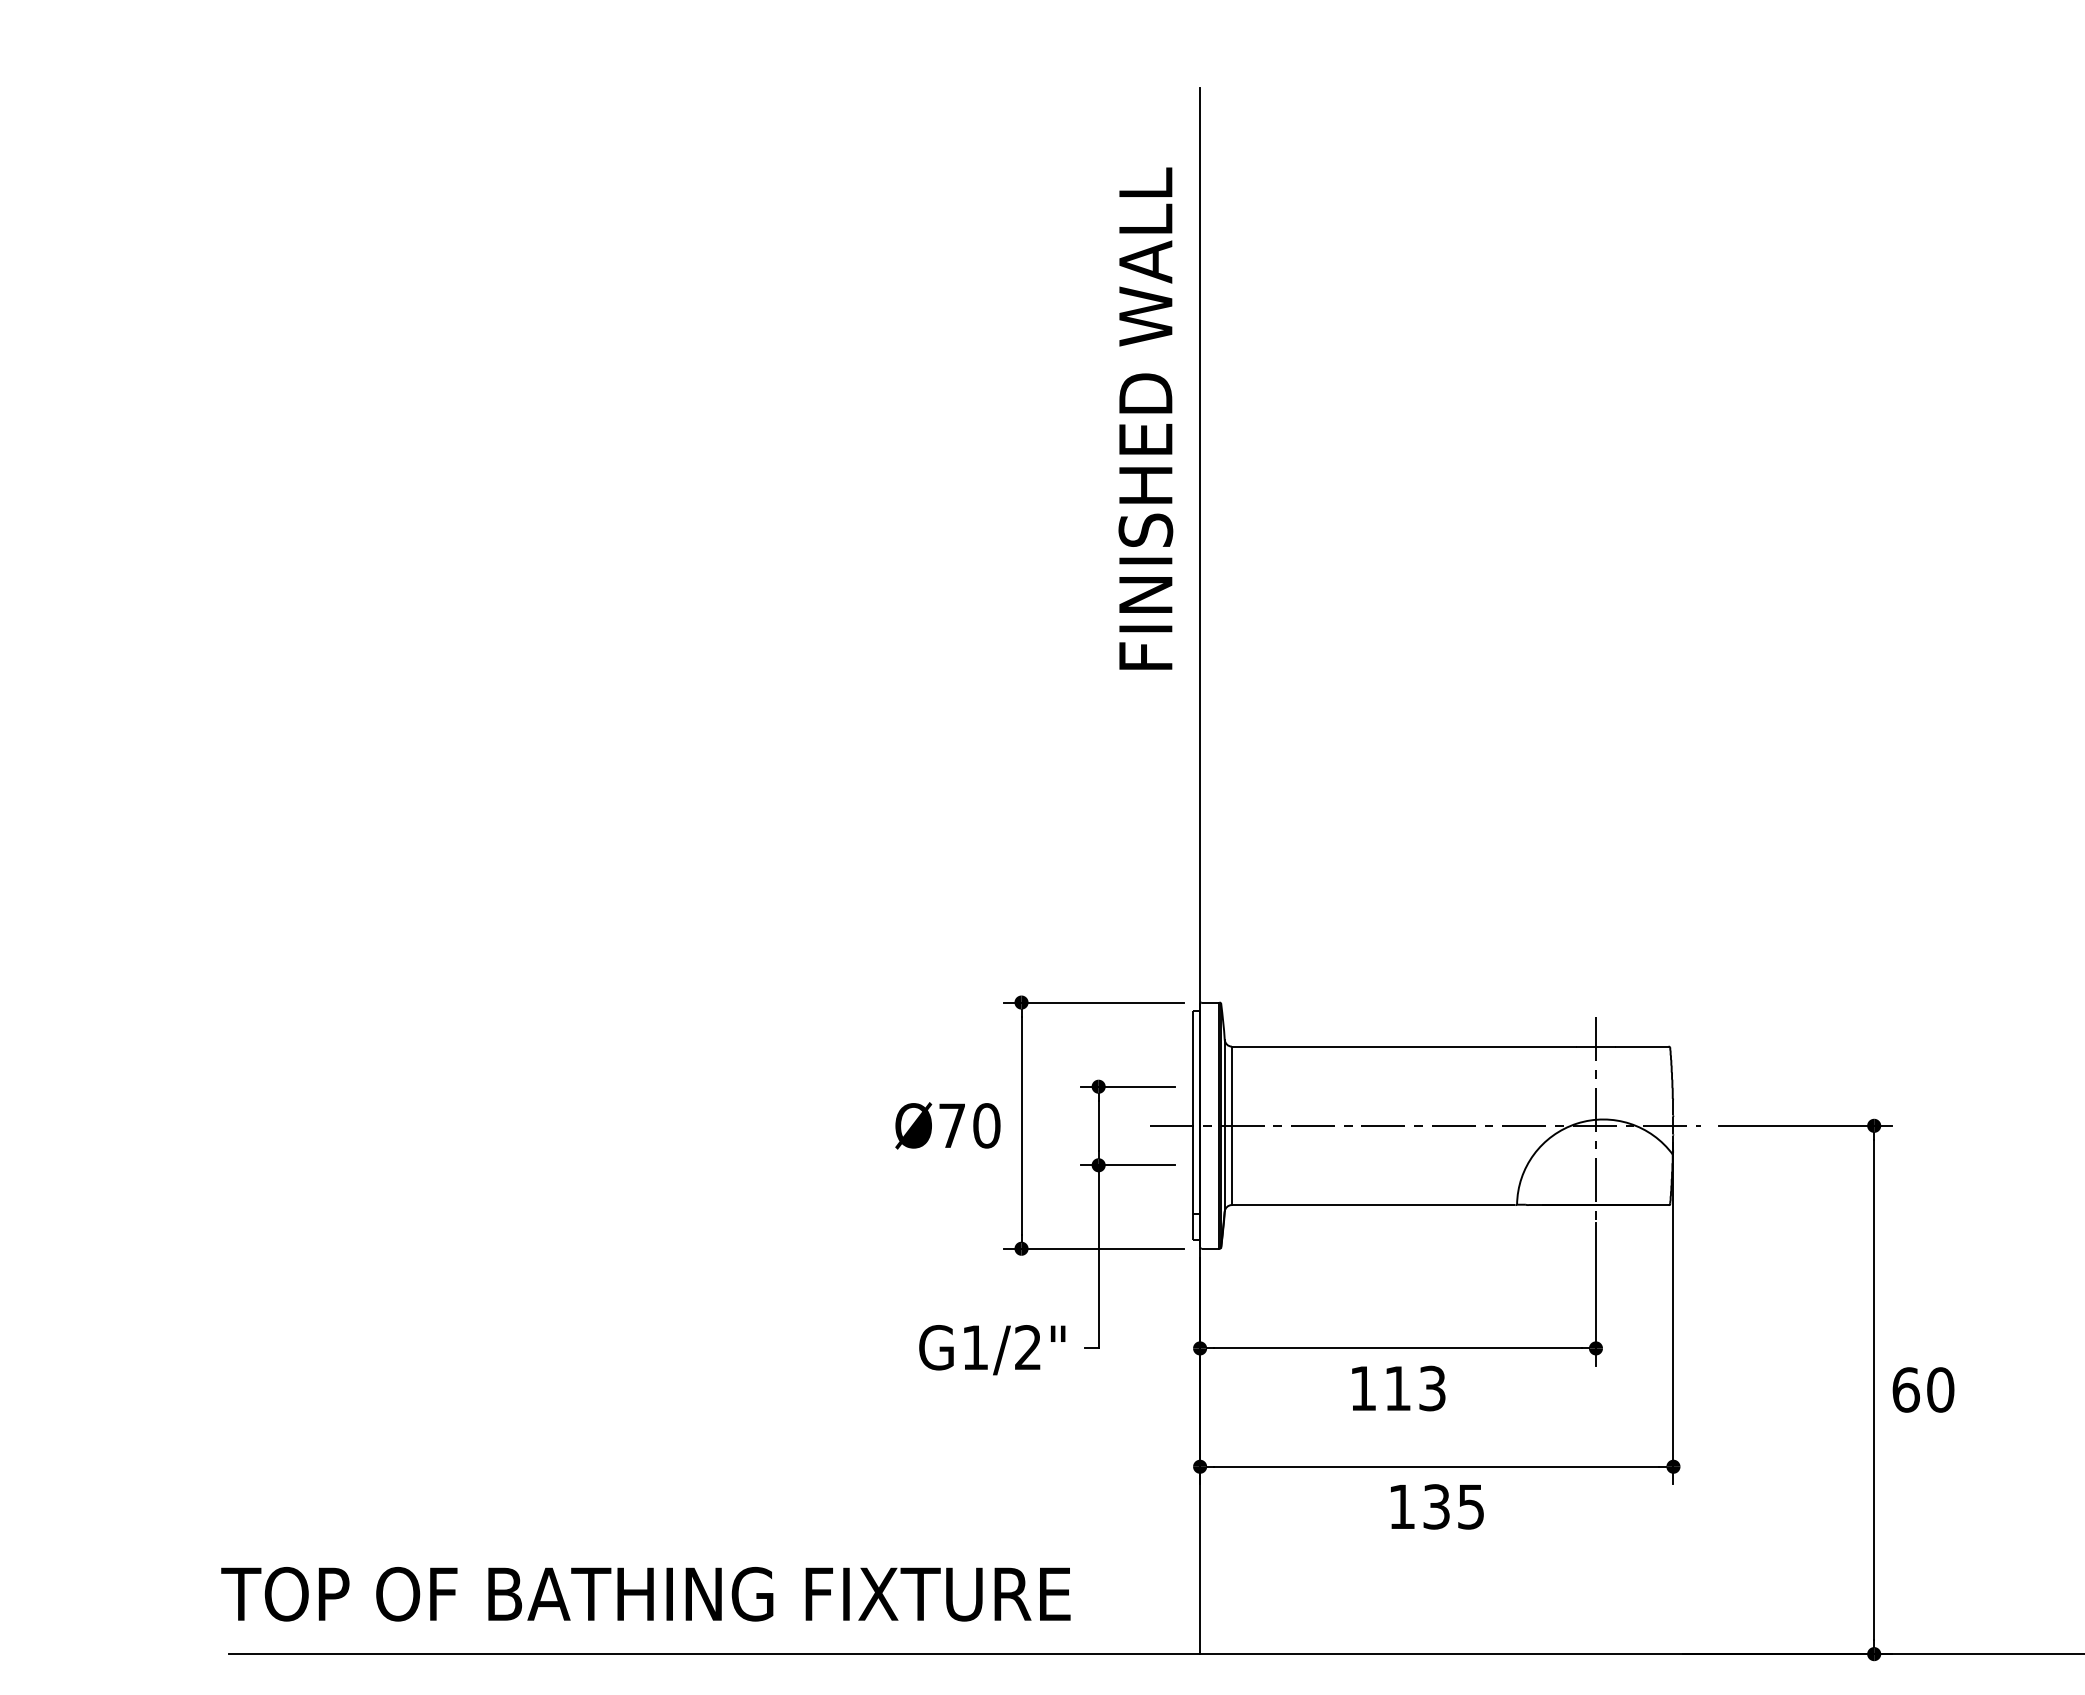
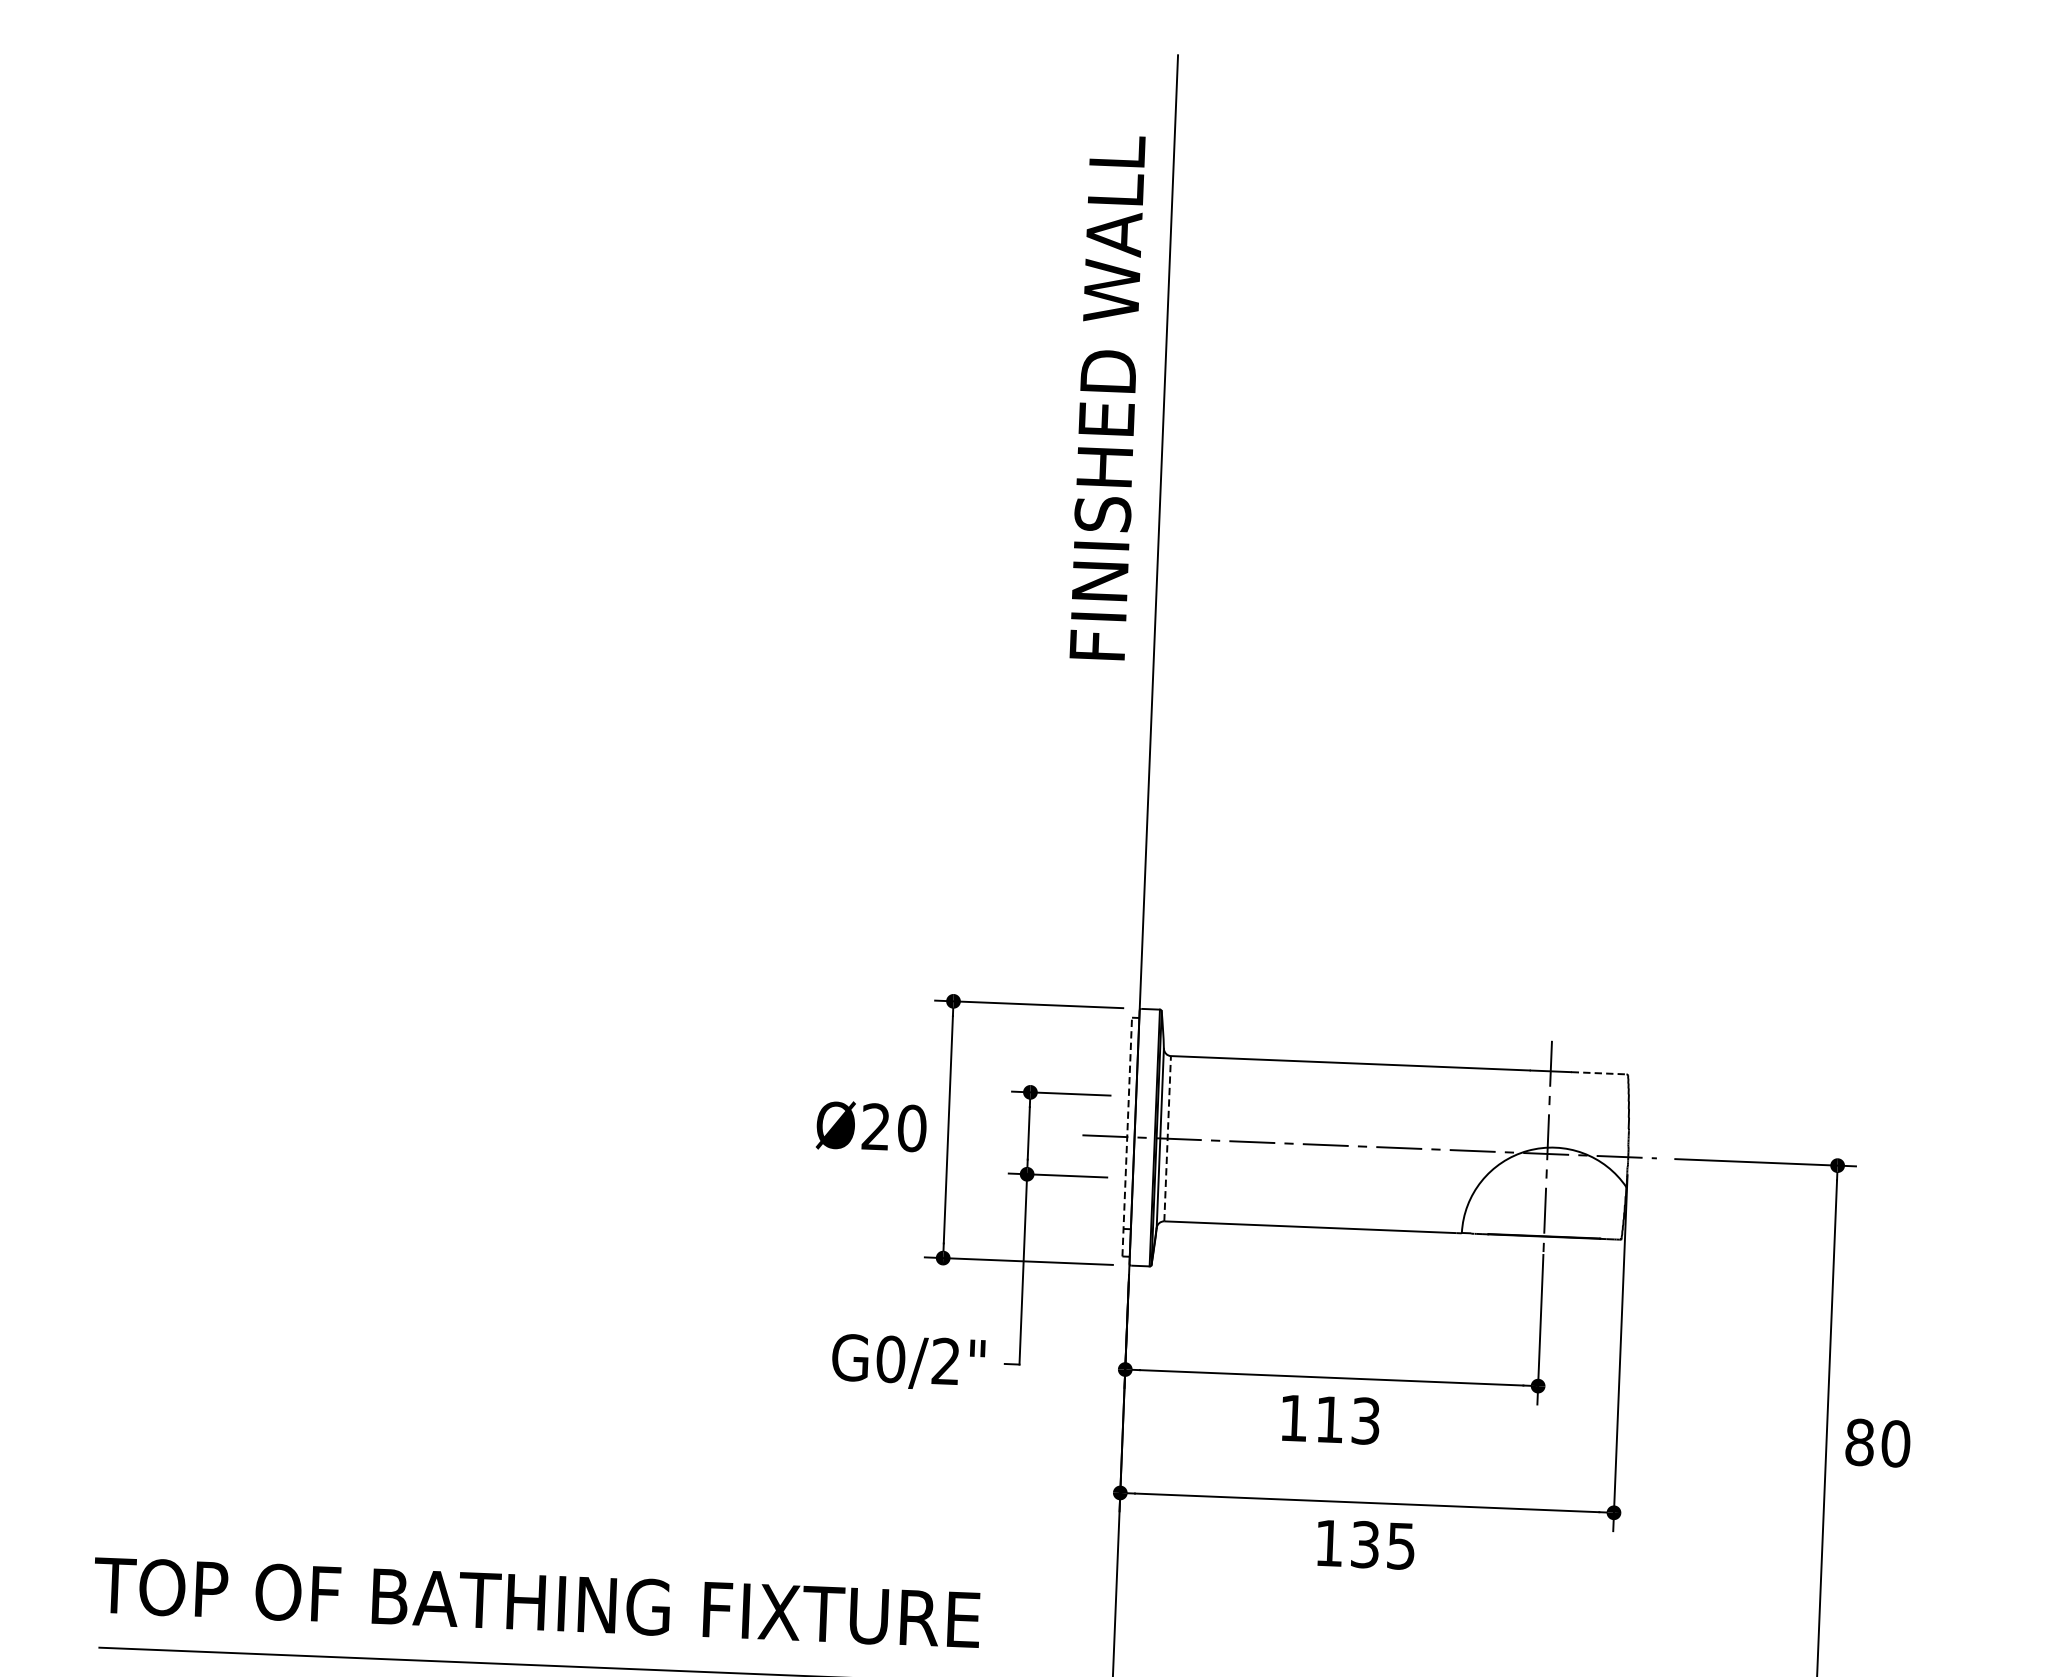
line: (1642, 1046) -> (1599, 1073), solid -> dashed
text: (951, 1125) -> (875, 1126), Ø70 -> Ø20
line: (1193, 1125) -> (1127, 1136), solid -> dashed
line: (1231, 1125) -> (1167, 1138), solid -> dashed
text: (975, 1347) -> (891, 1359), G1/2" -> G0/2"
text: (1905, 1389) -> (1859, 1441), 60 -> 80

